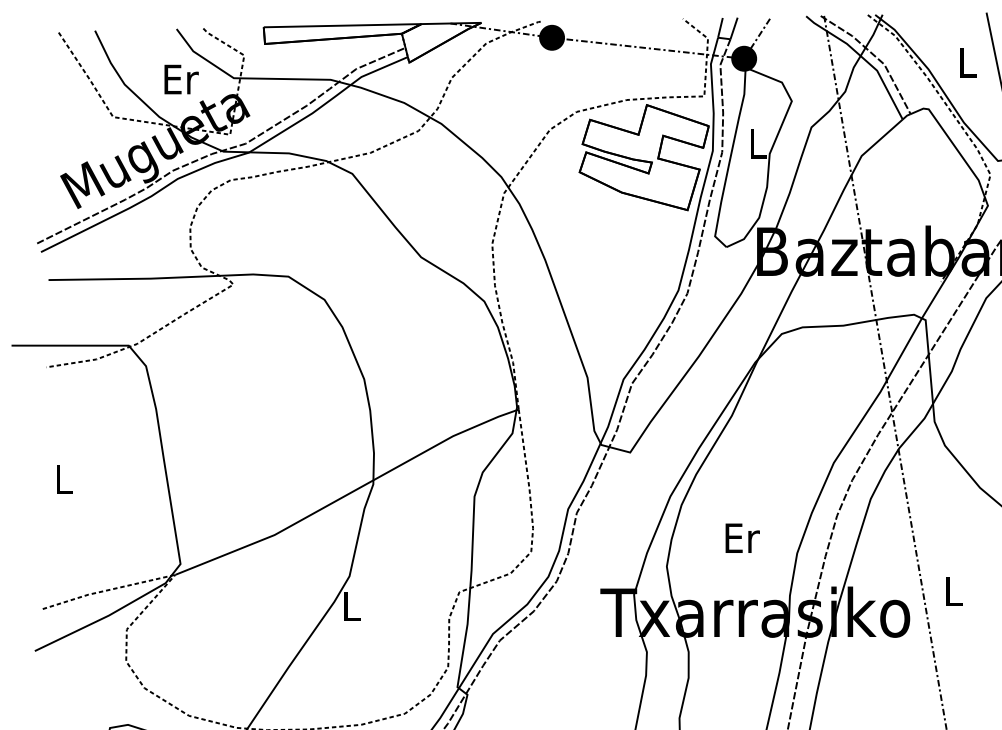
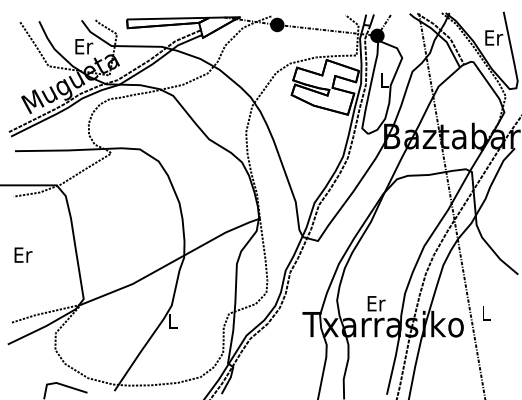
text: (968, 61) -> (494, 37), L -> Er
text: (64, 478) -> (23, 254), L -> Er
text: (742, 537) -> (376, 303), moved

